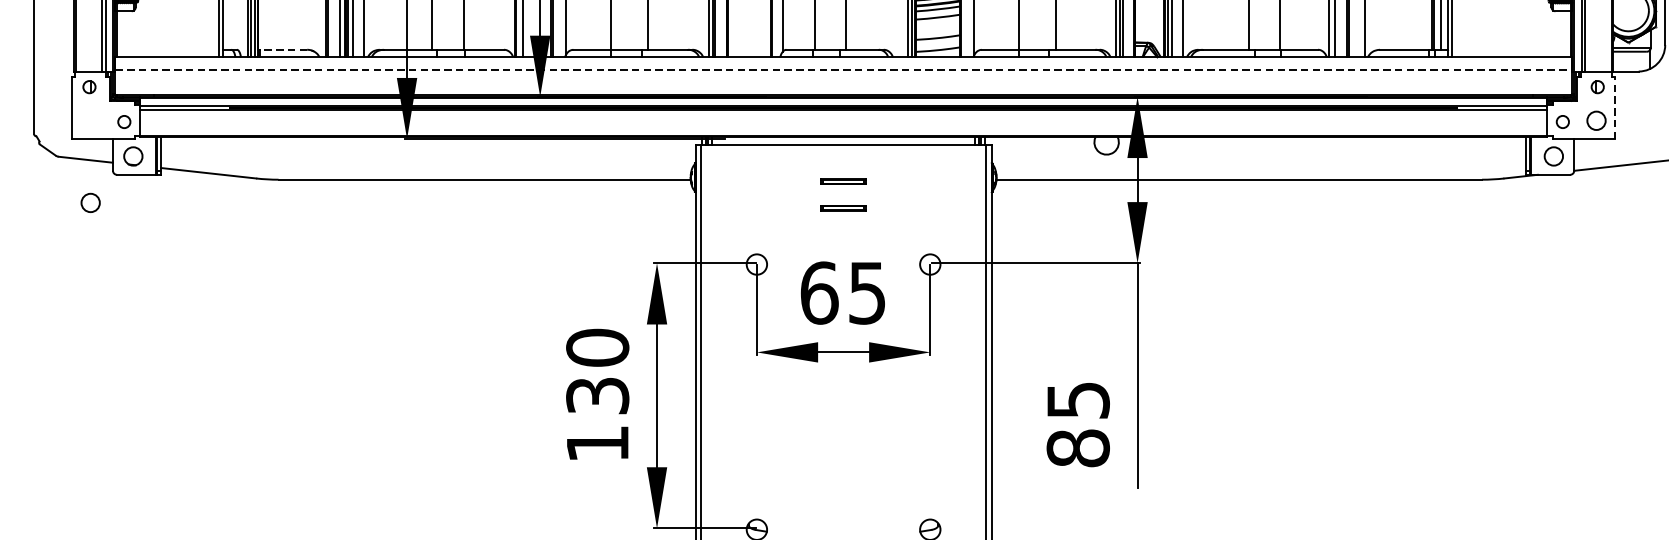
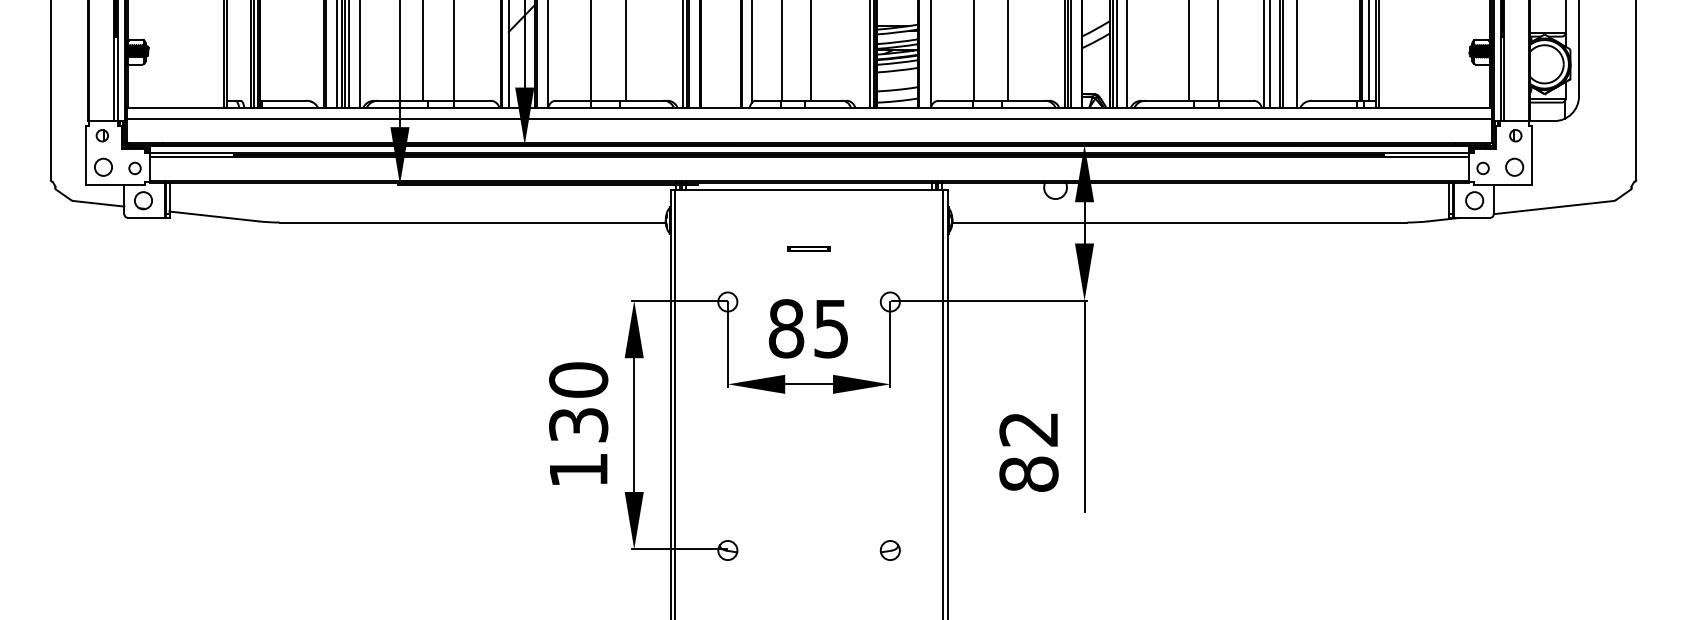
line: (282, 49) -> (283, 100), dashed -> solid
line: (844, 69) -> (809, 119), dashed -> solid
line: (1614, 107) -> (1531, 154), dashed -> solid
part: (842, 180) -> (808, 223), removed
circle: (90, 202) -> (103, 166), moved
text: (819, 292) -> (786, 328), 65 -> 85
text: (1077, 400) -> (1028, 429), 85 -> 82

